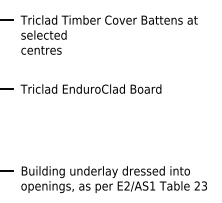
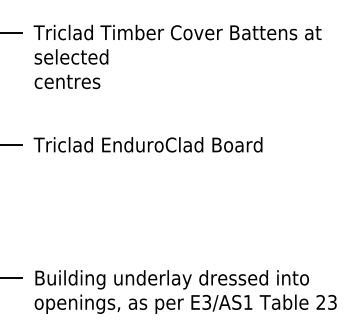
text: (126, 186) -> (205, 303), E2/AS1 -> E3/AS1

